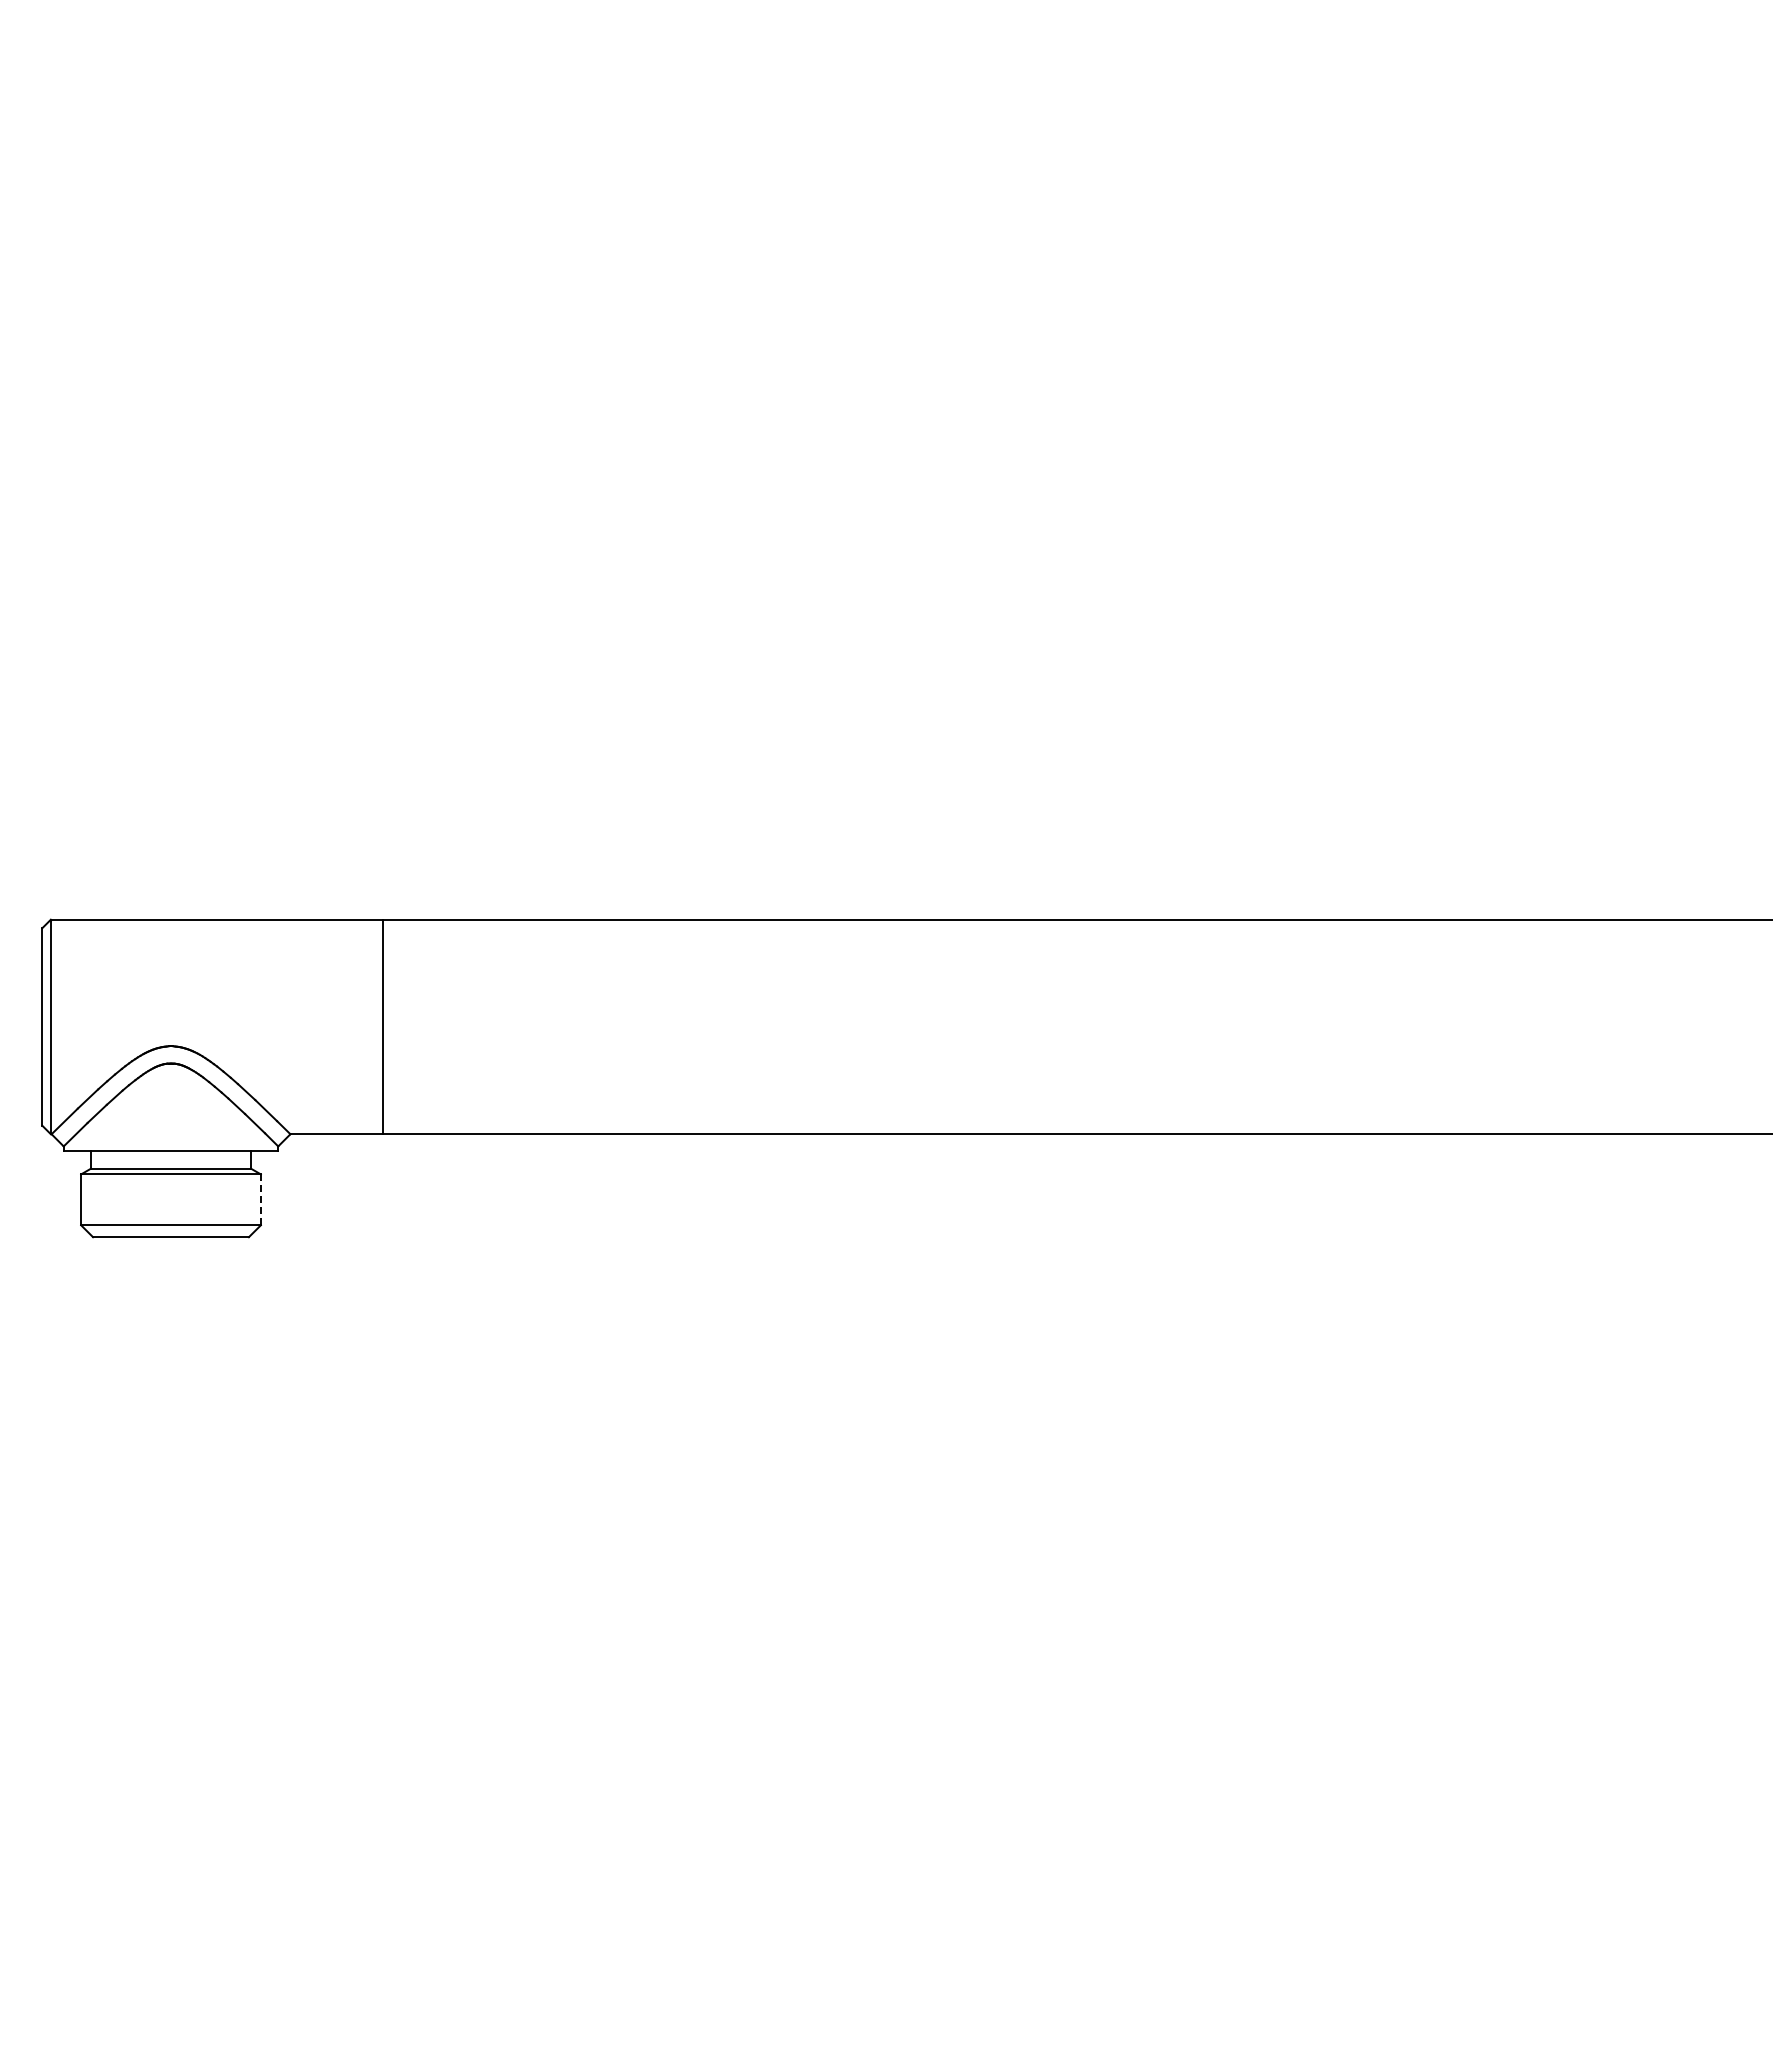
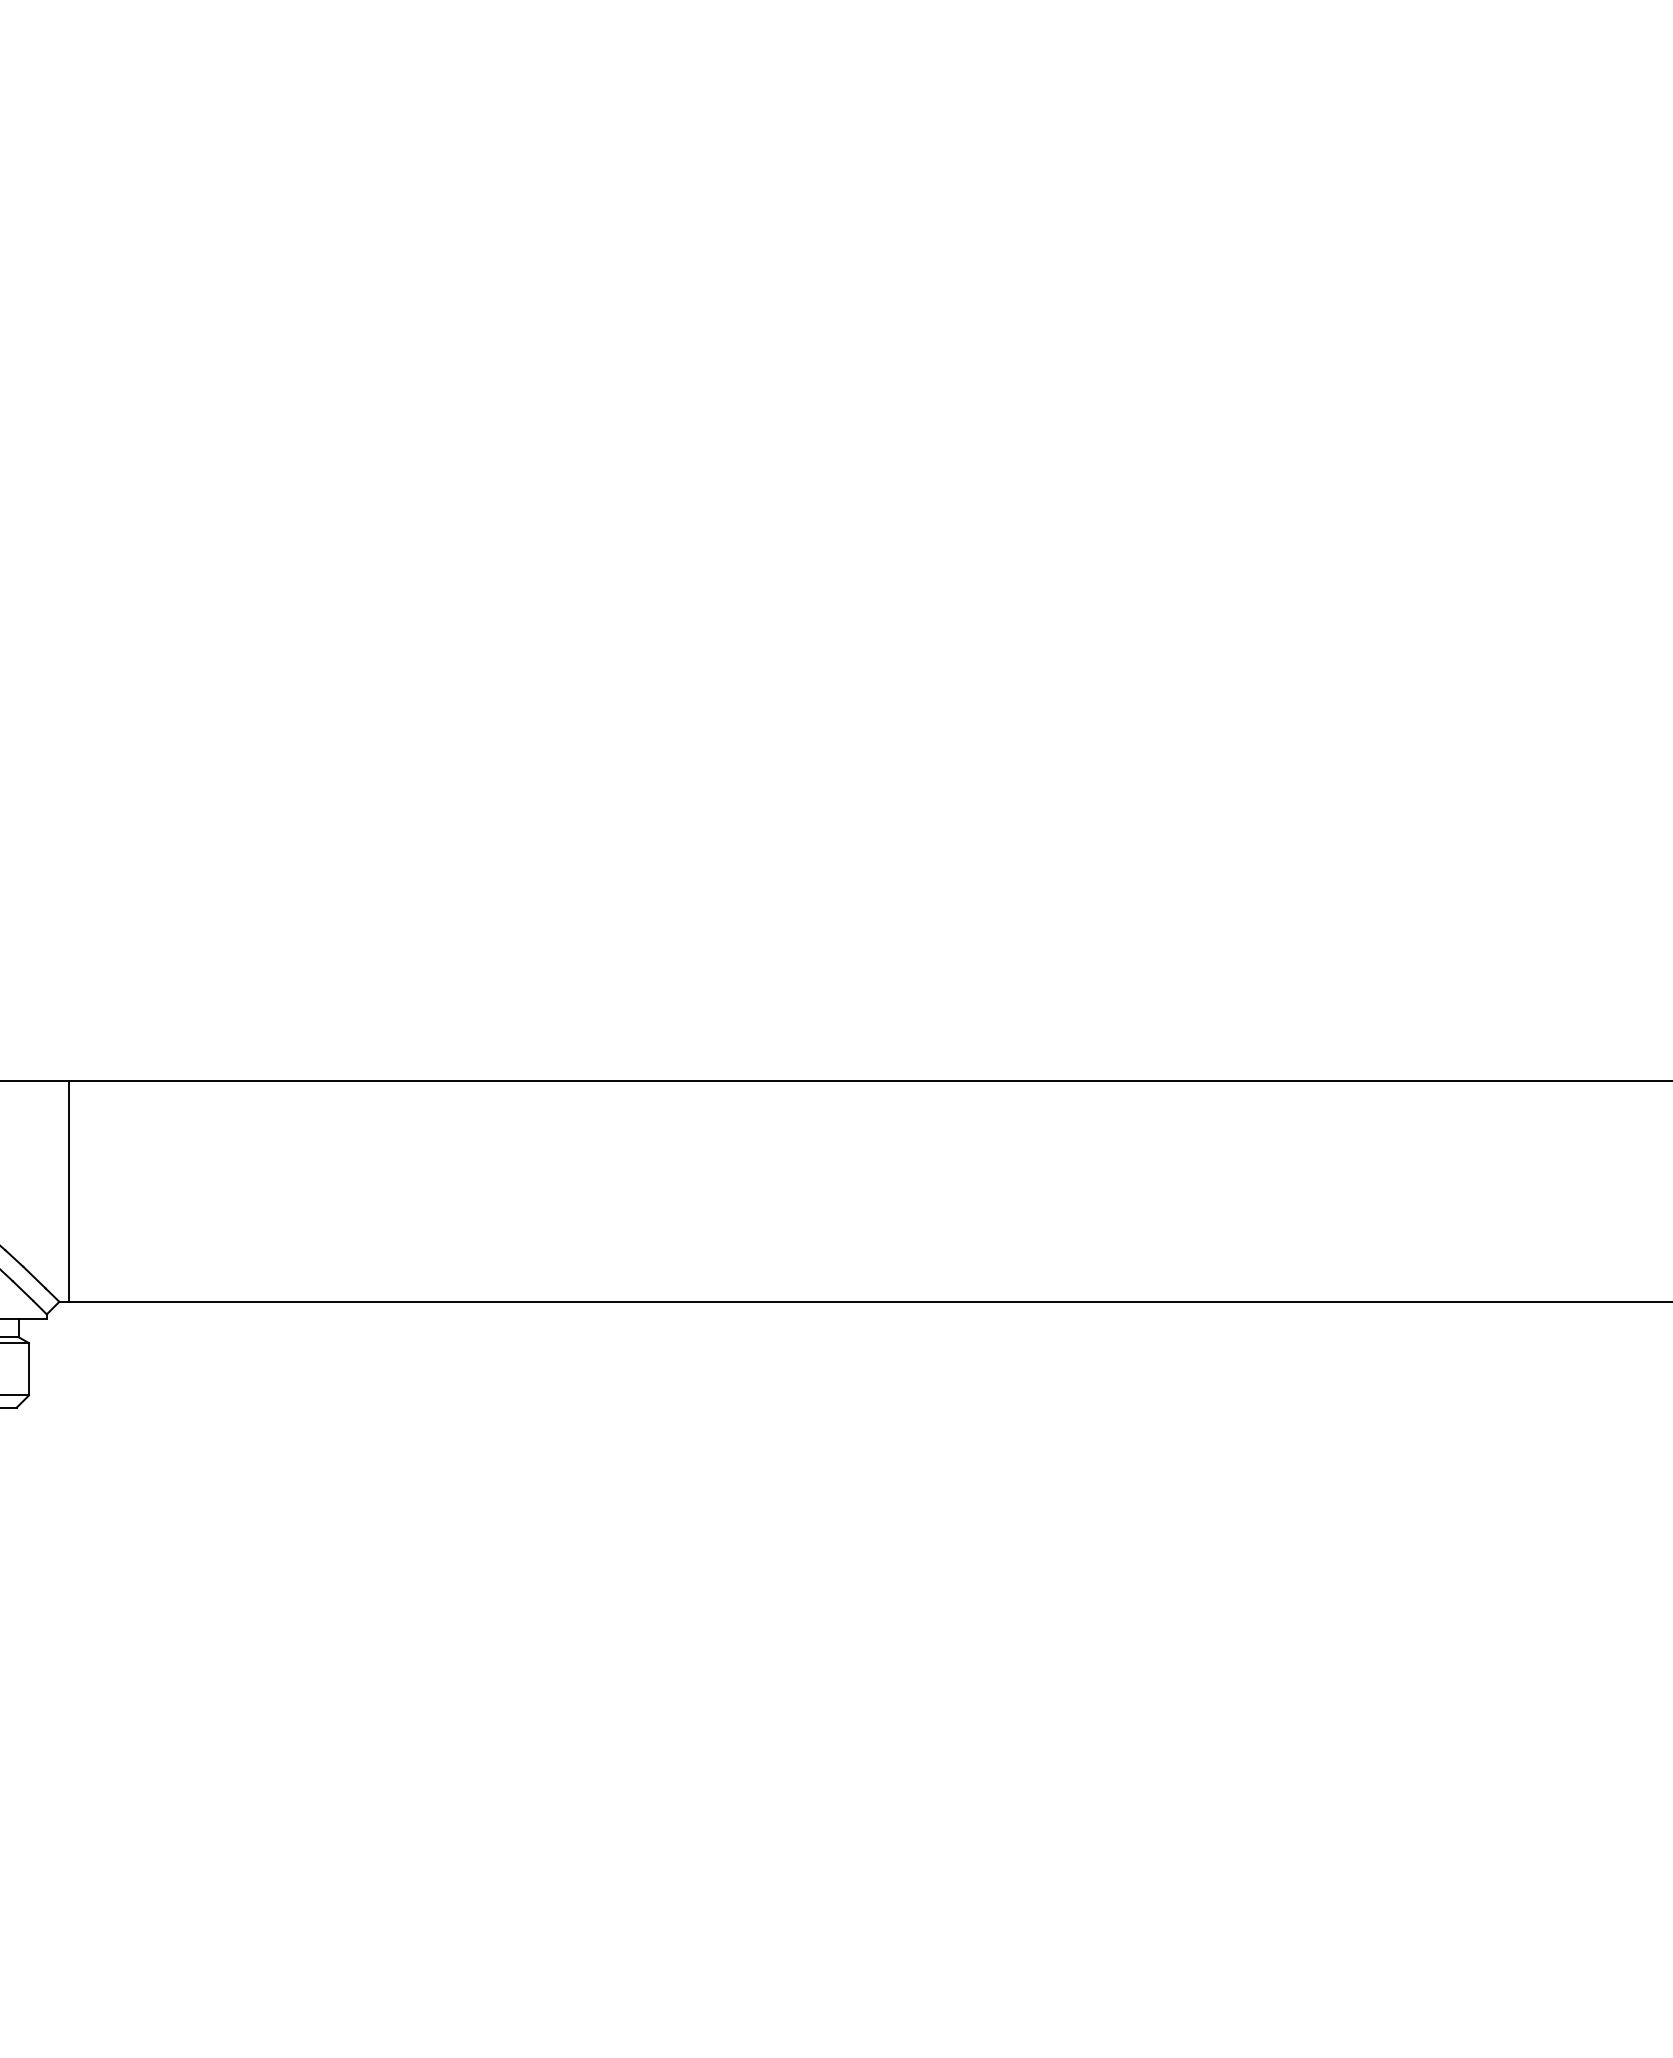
line: (382, 1026) -> (68, 1190), moved
line: (260, 1200) -> (28, 1369), dashed -> solid

